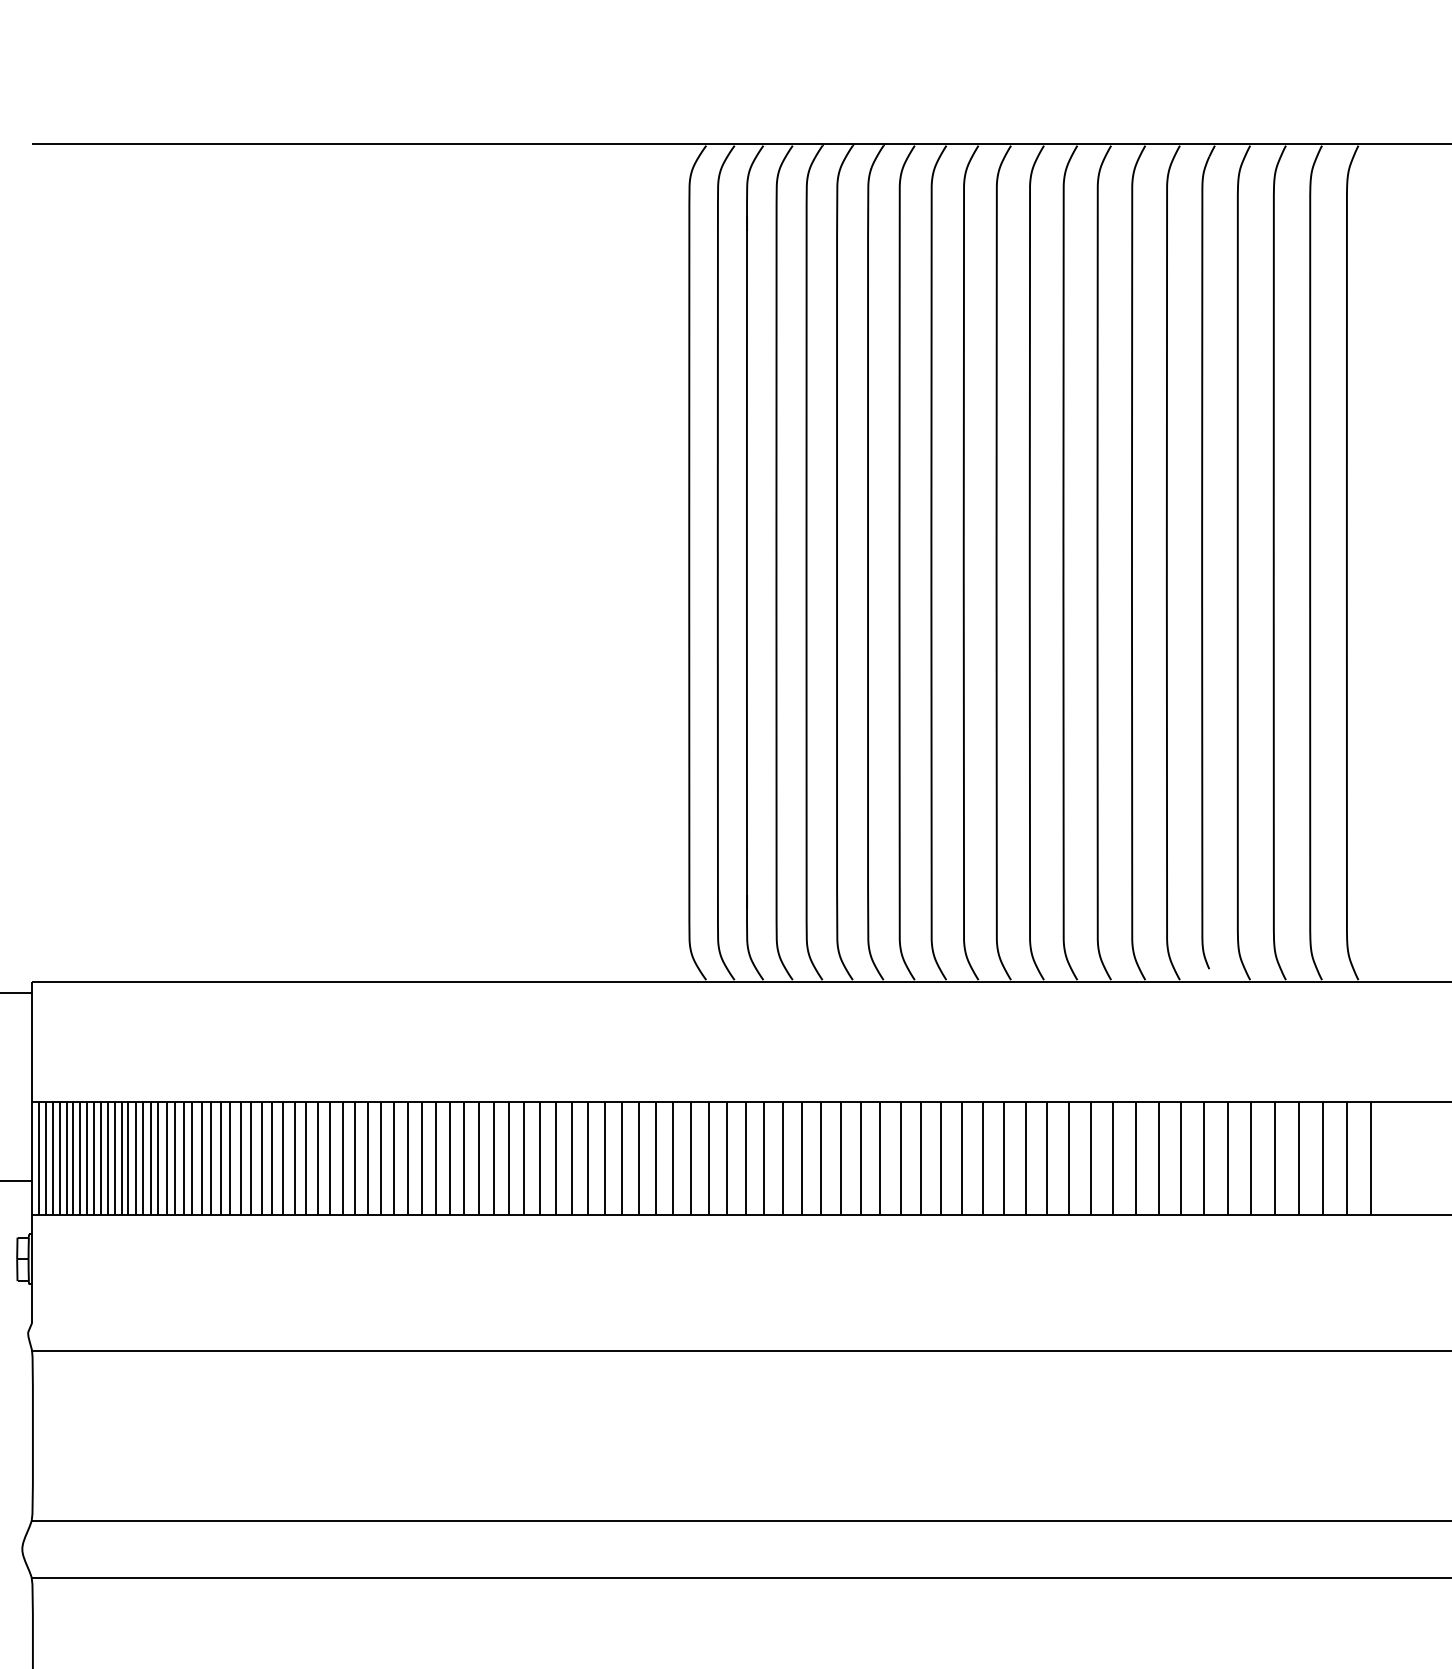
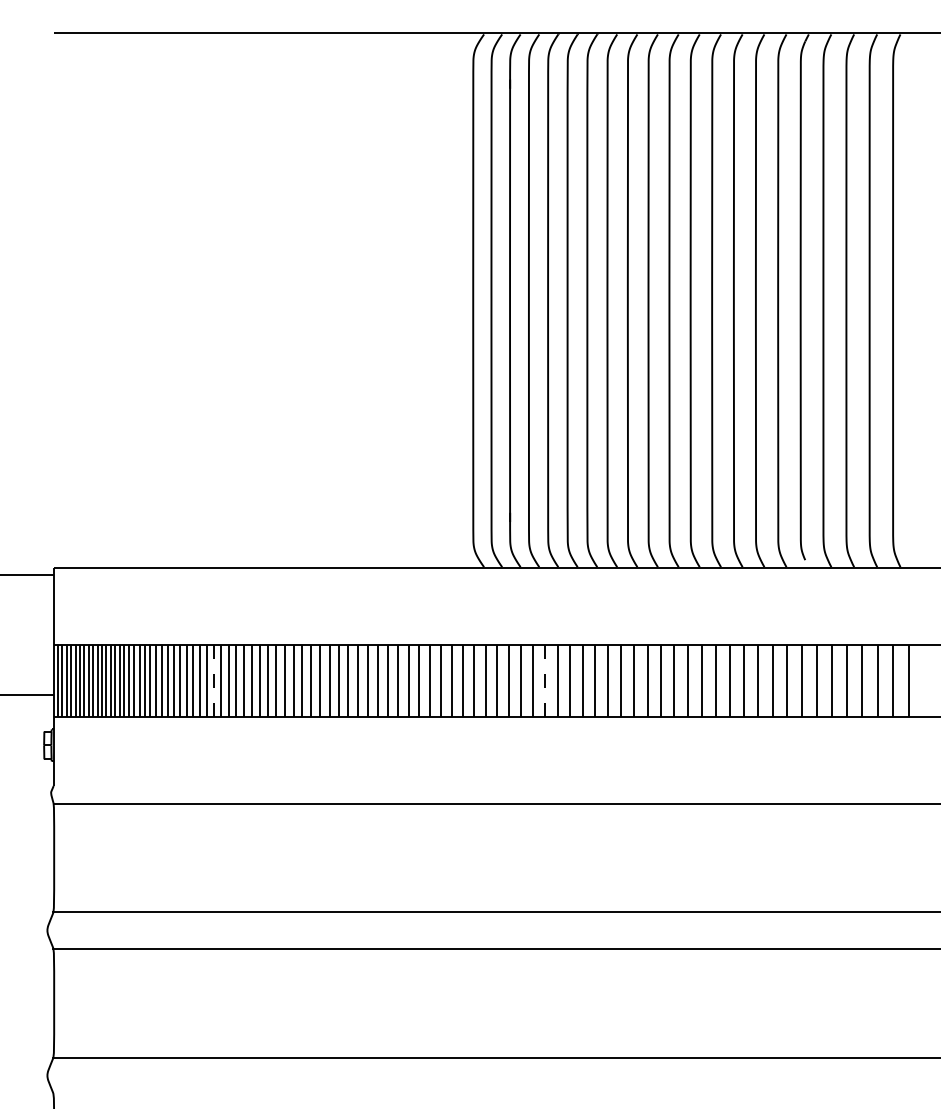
line: (284, 1157) -> (214, 680), solid -> dashed
line: (802, 1157) -> (545, 680), solid -> dashed

